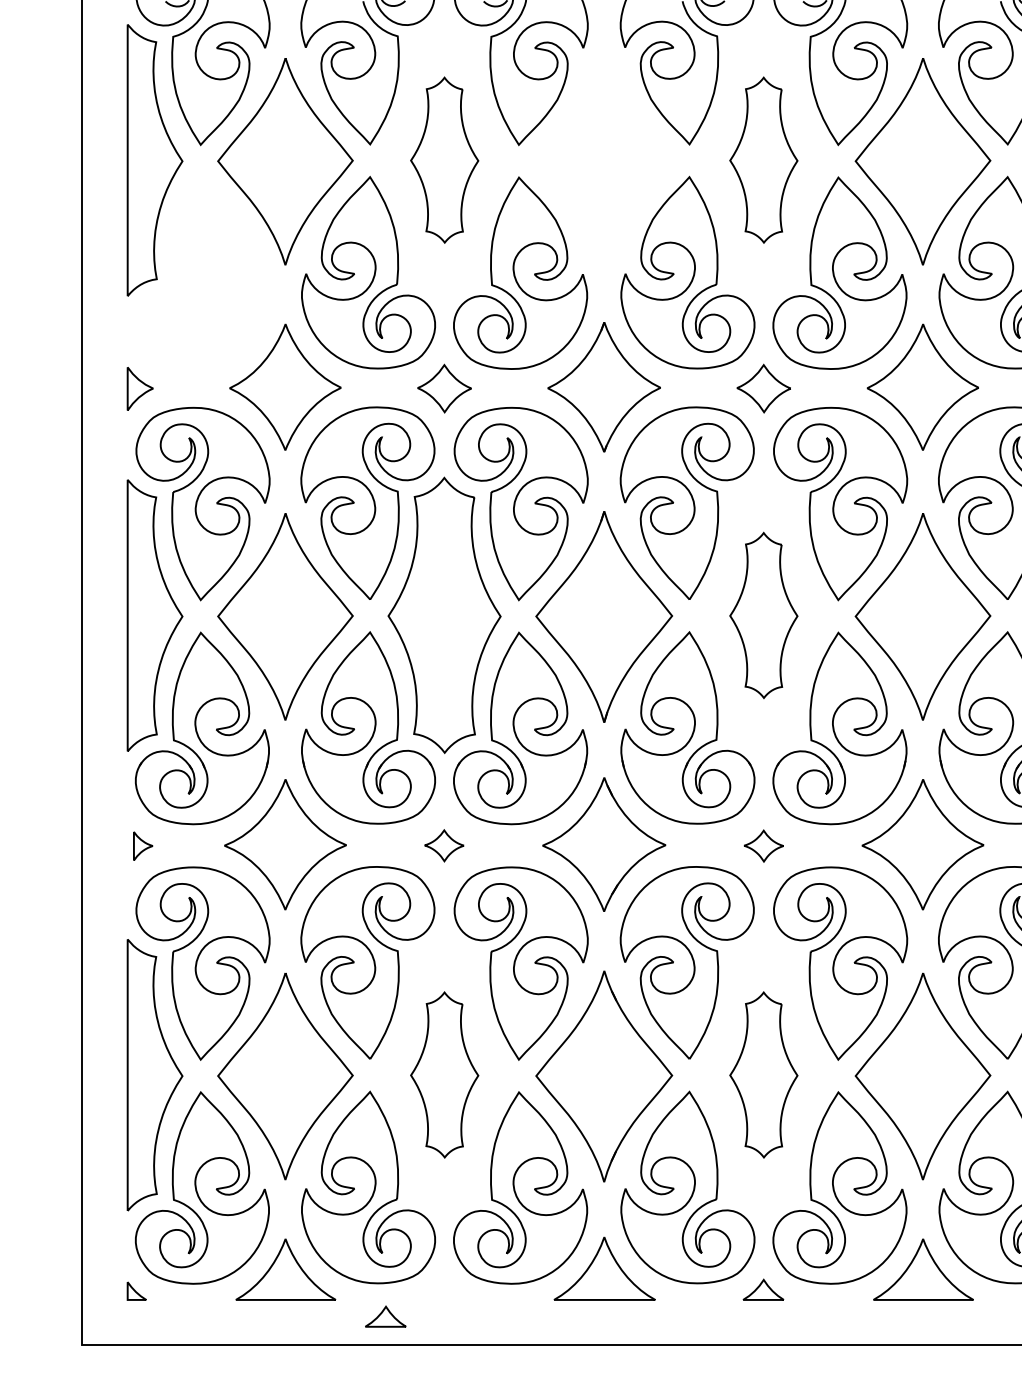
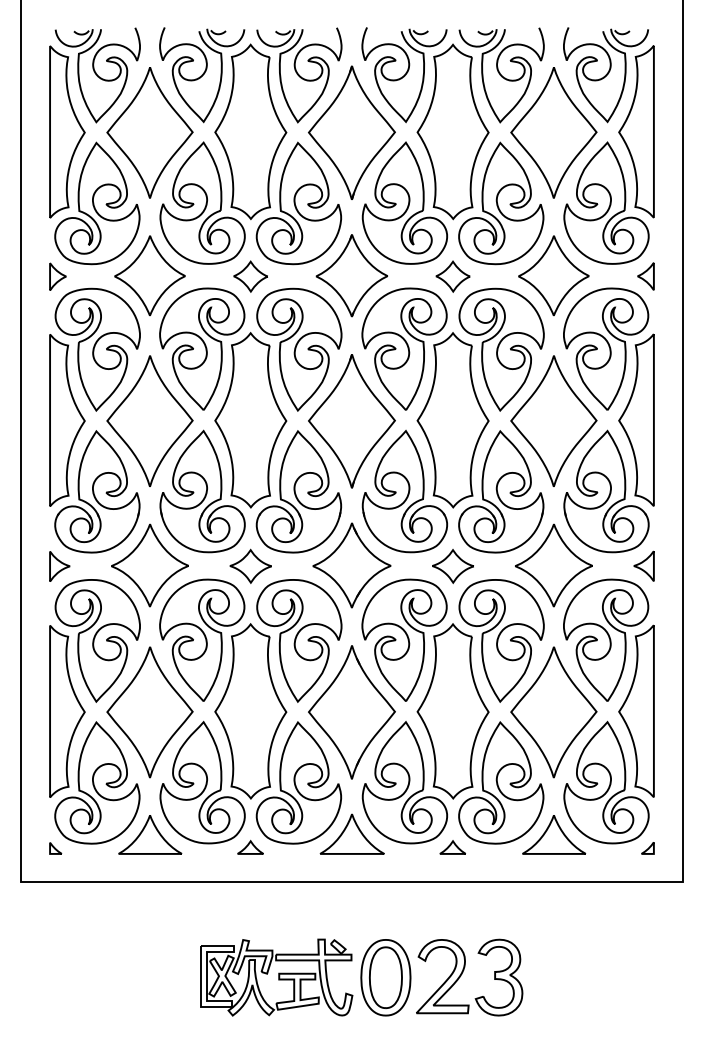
part: (444, 159) -> (250, 131), size x1.67
part: (762, 159) -> (452, 131), size x1.67
part: (603, 161) -> (351, 132), added
part: (202, 273) -> (97, 203), added
part: (762, 615) -> (452, 420), size x1.67
part: (444, 844) -> (250, 565), size x1.67
part: (142, 846) -> (59, 566), size x1.67
part: (762, 846) -> (452, 566), size x1.67
part: (444, 1075) -> (250, 711), size x1.67
part: (762, 1075) -> (452, 711), size x1.67
part: (385, 1316) -> (250, 847), moved

